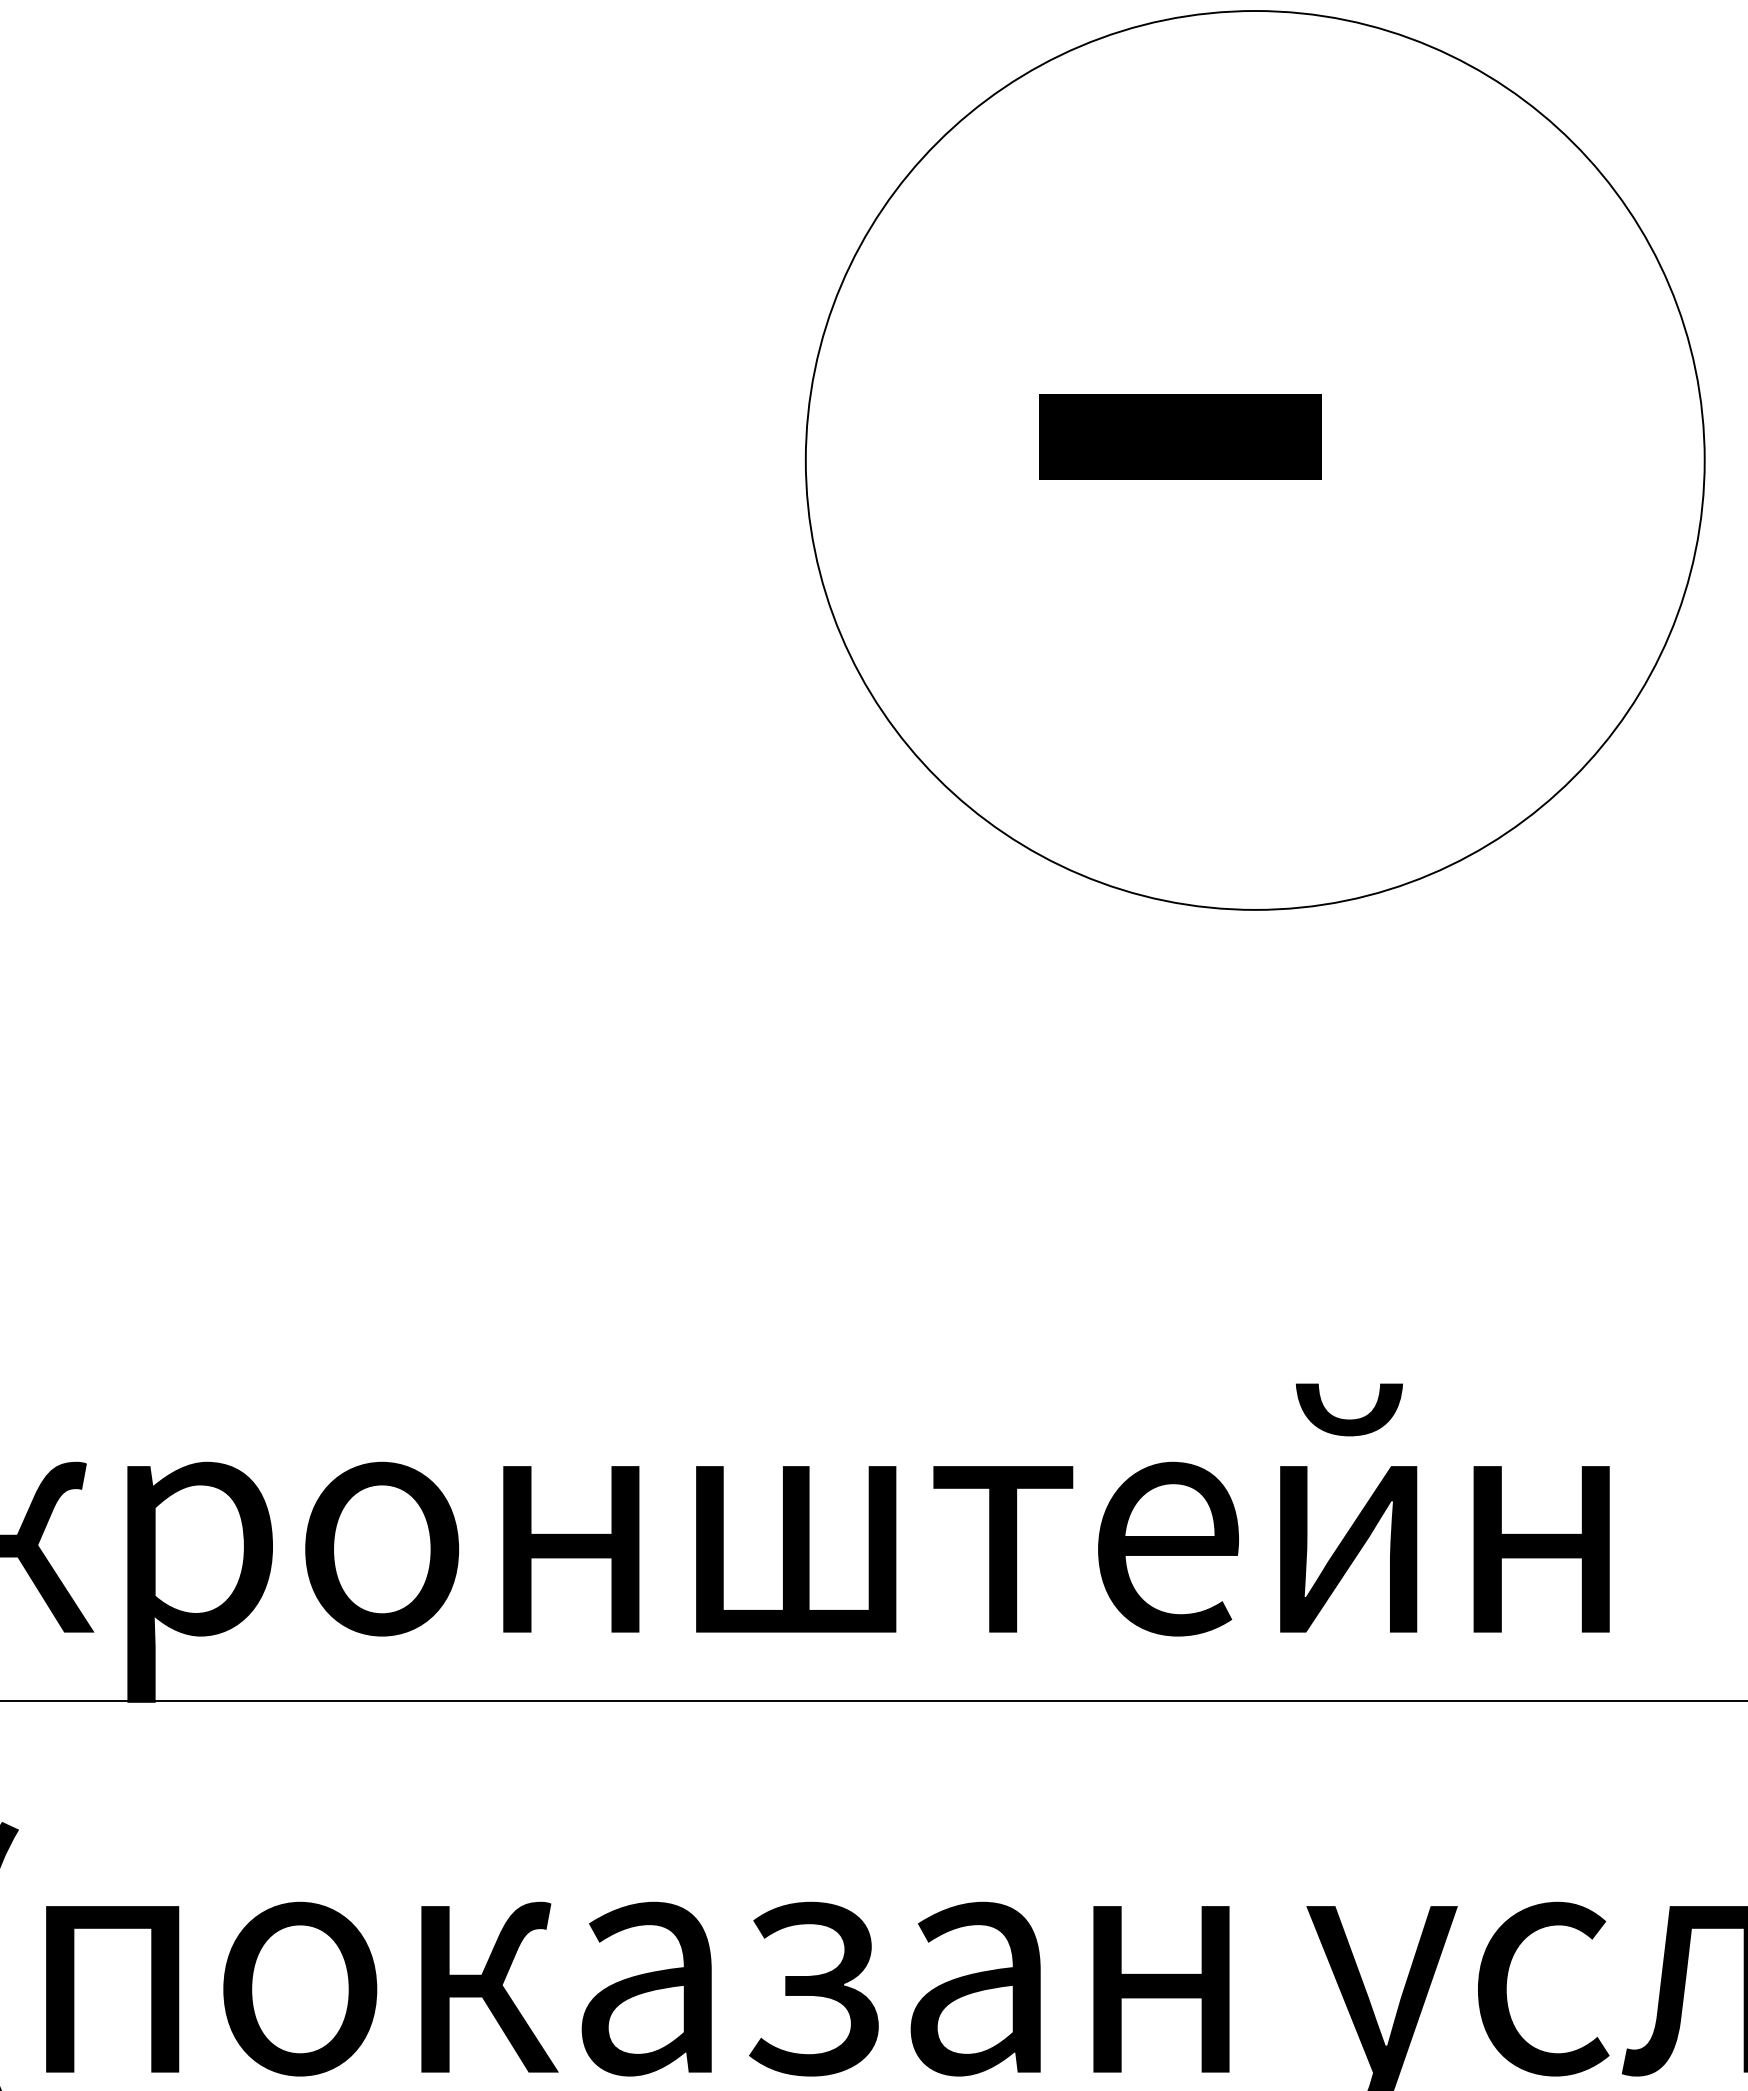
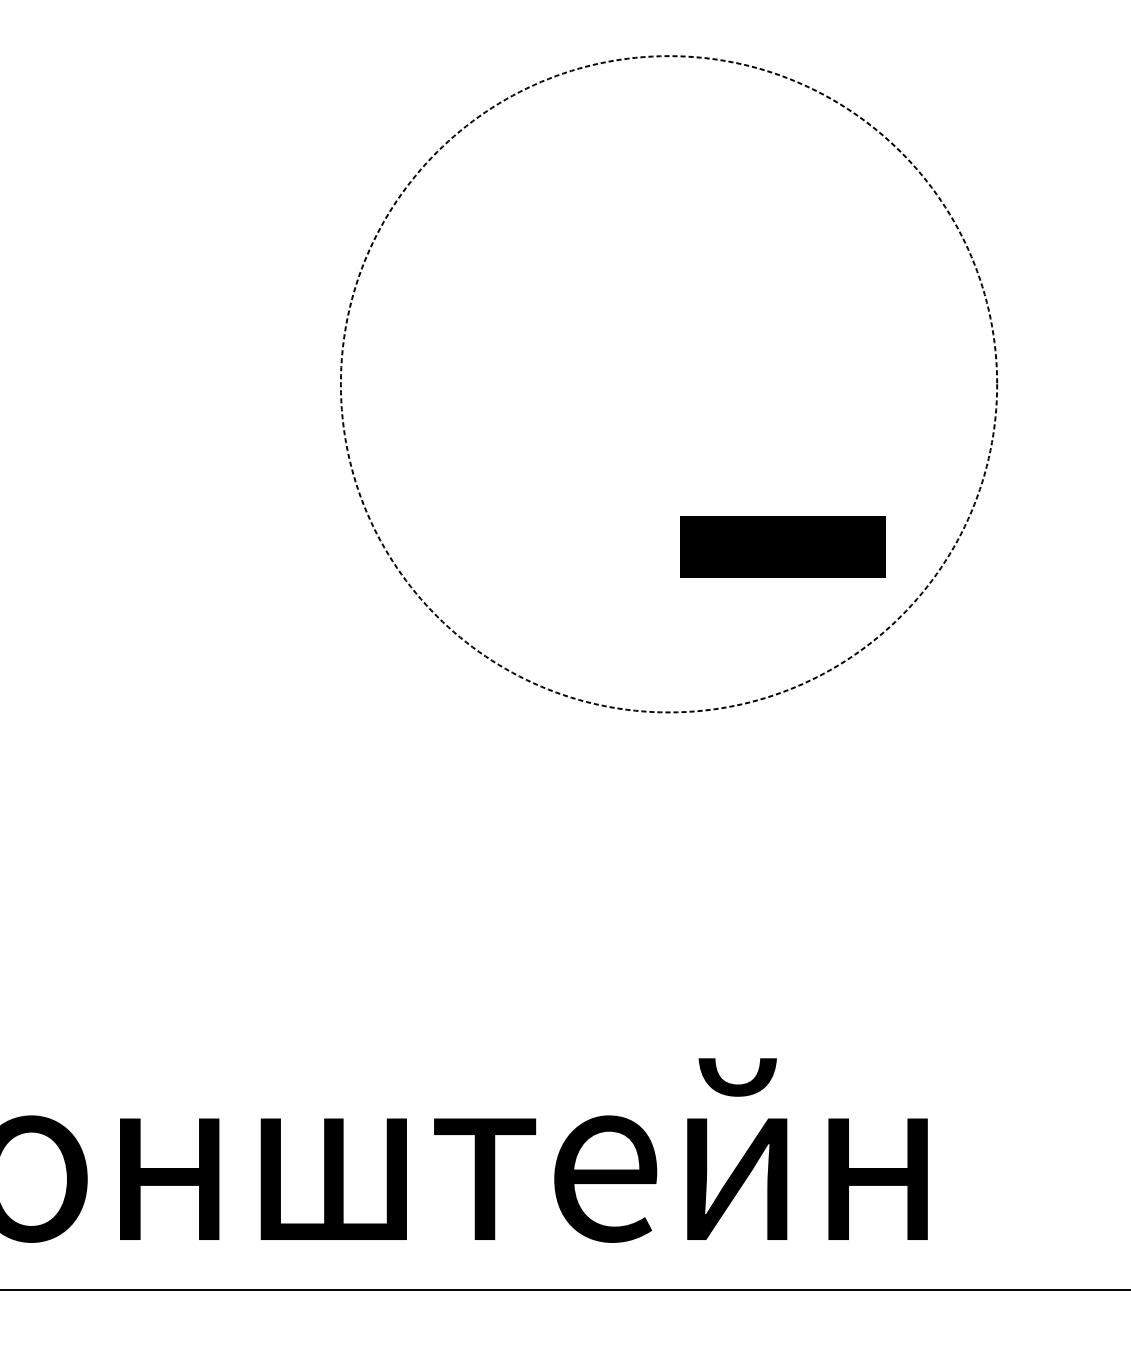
text: (1180, 436) -> (783, 546), moved
circle: (1254, 460) -> (668, 384), solid -> dashed

